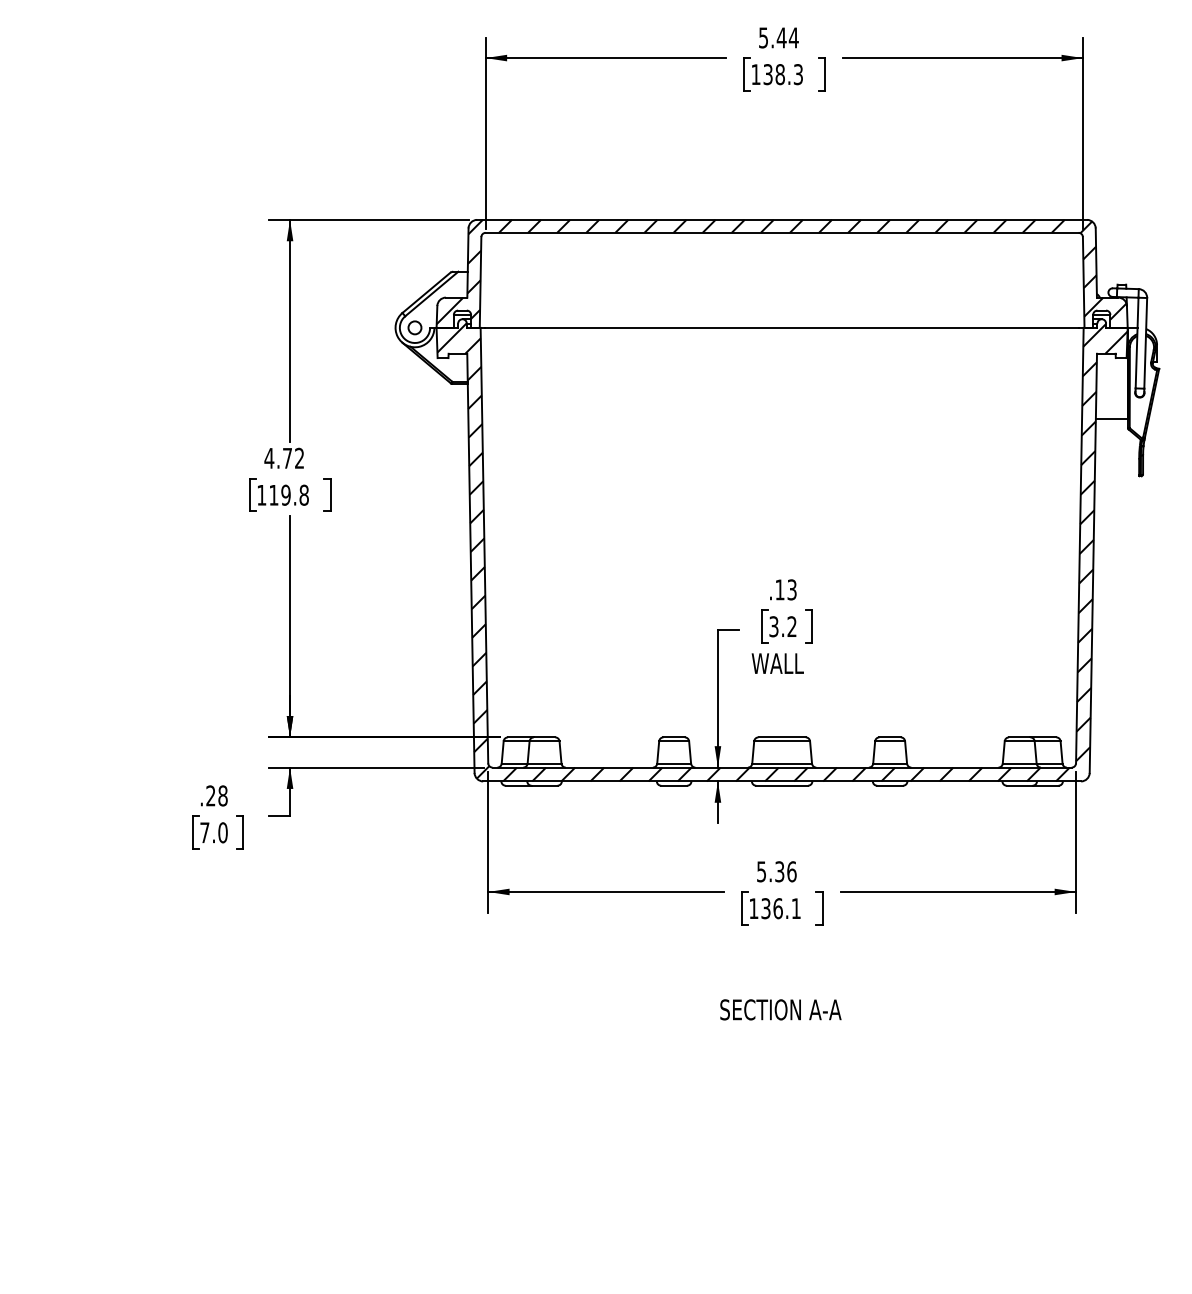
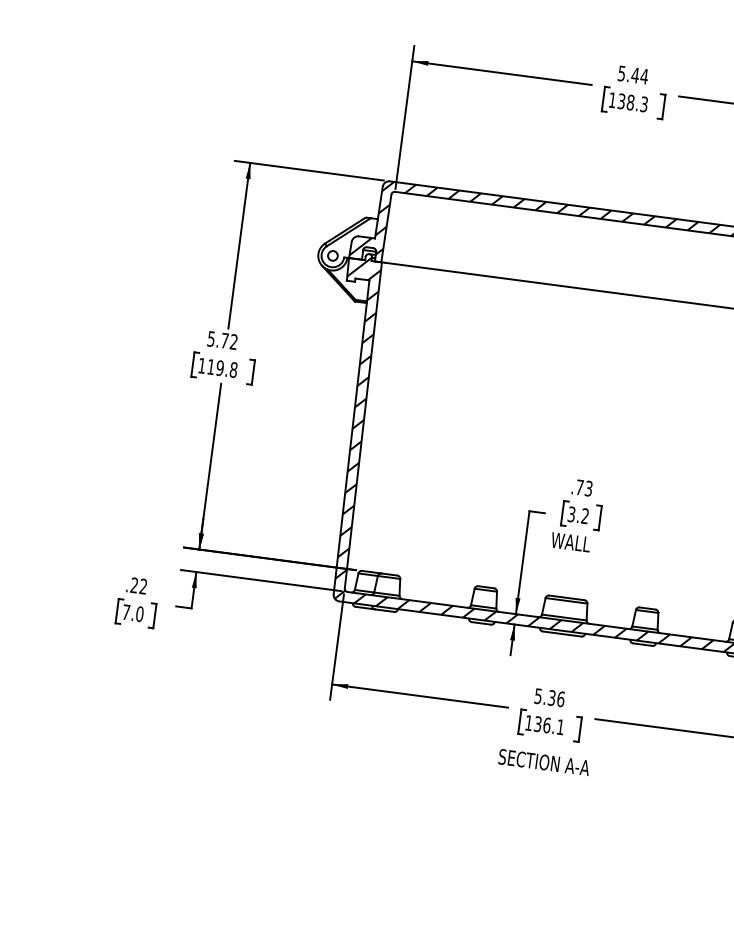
text: (269, 458) -> (211, 339), 4.72 -> 5.72
text: (779, 589) -> (579, 487), .13 -> .73
text: (222, 795) -> (143, 586), .28 -> .22
text: (780, 1009) -> (544, 762), moved

